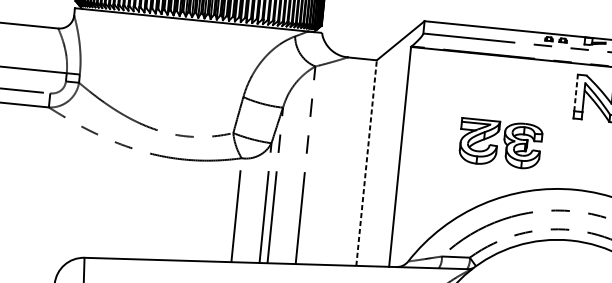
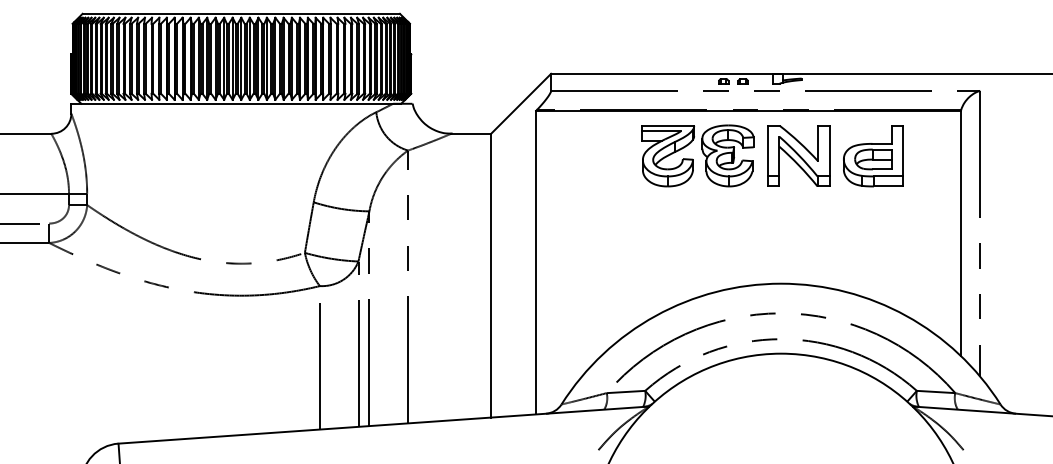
line: (575, 92) -> (767, 150), dashed -> solid
part: (500, 143) -> (697, 155), moved
line: (366, 162) -> (491, 275), dashed -> solid

